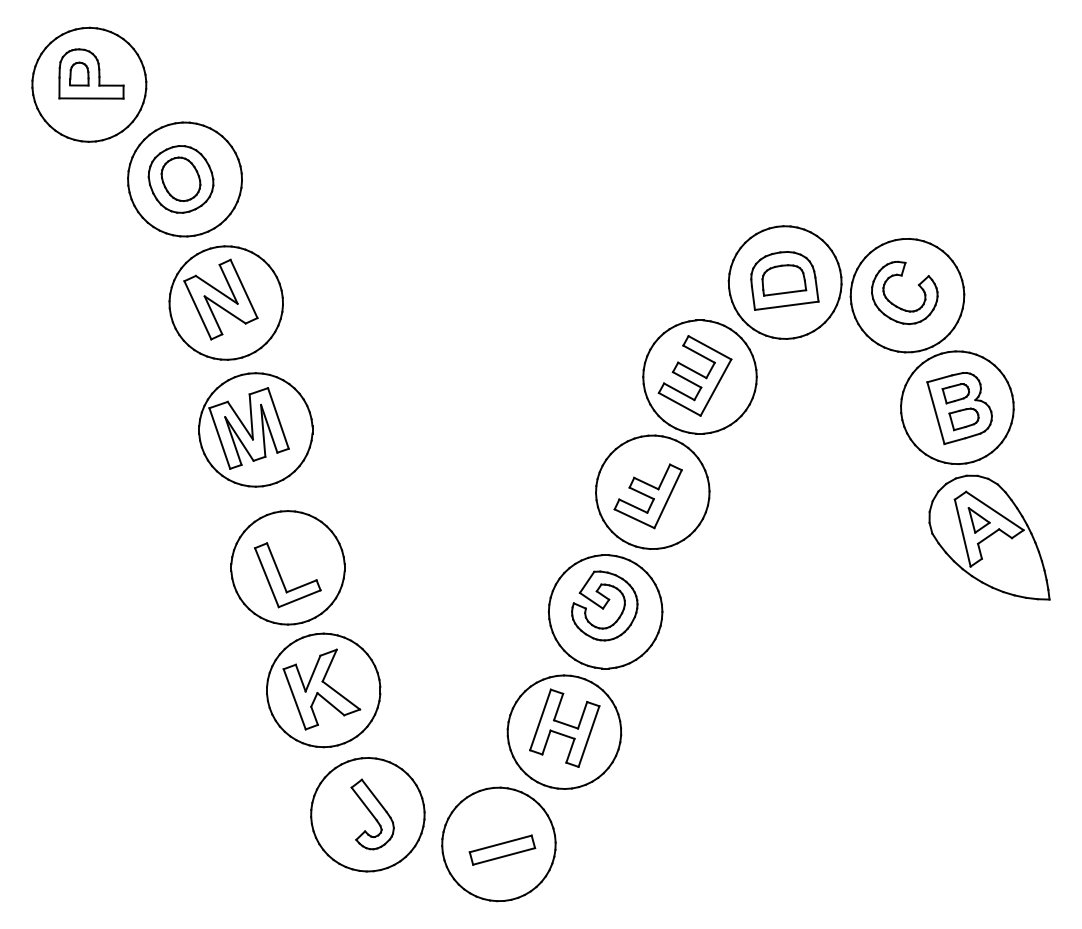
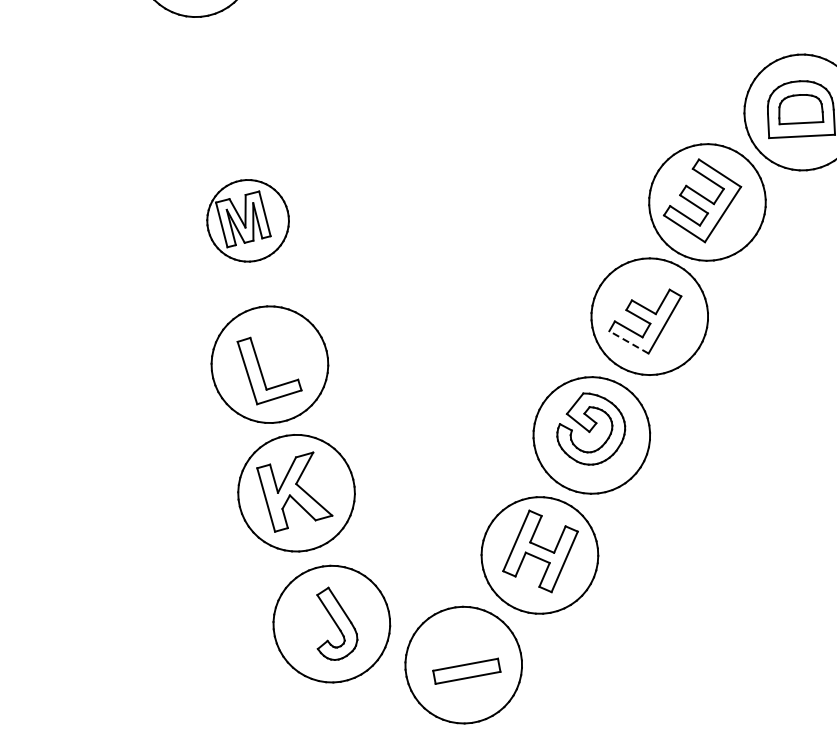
part: (225, 302) -> (227, 87), removed
part: (255, 429) -> (247, 220), size x0.7
line: (634, 518) -> (628, 342), solid -> dashed

